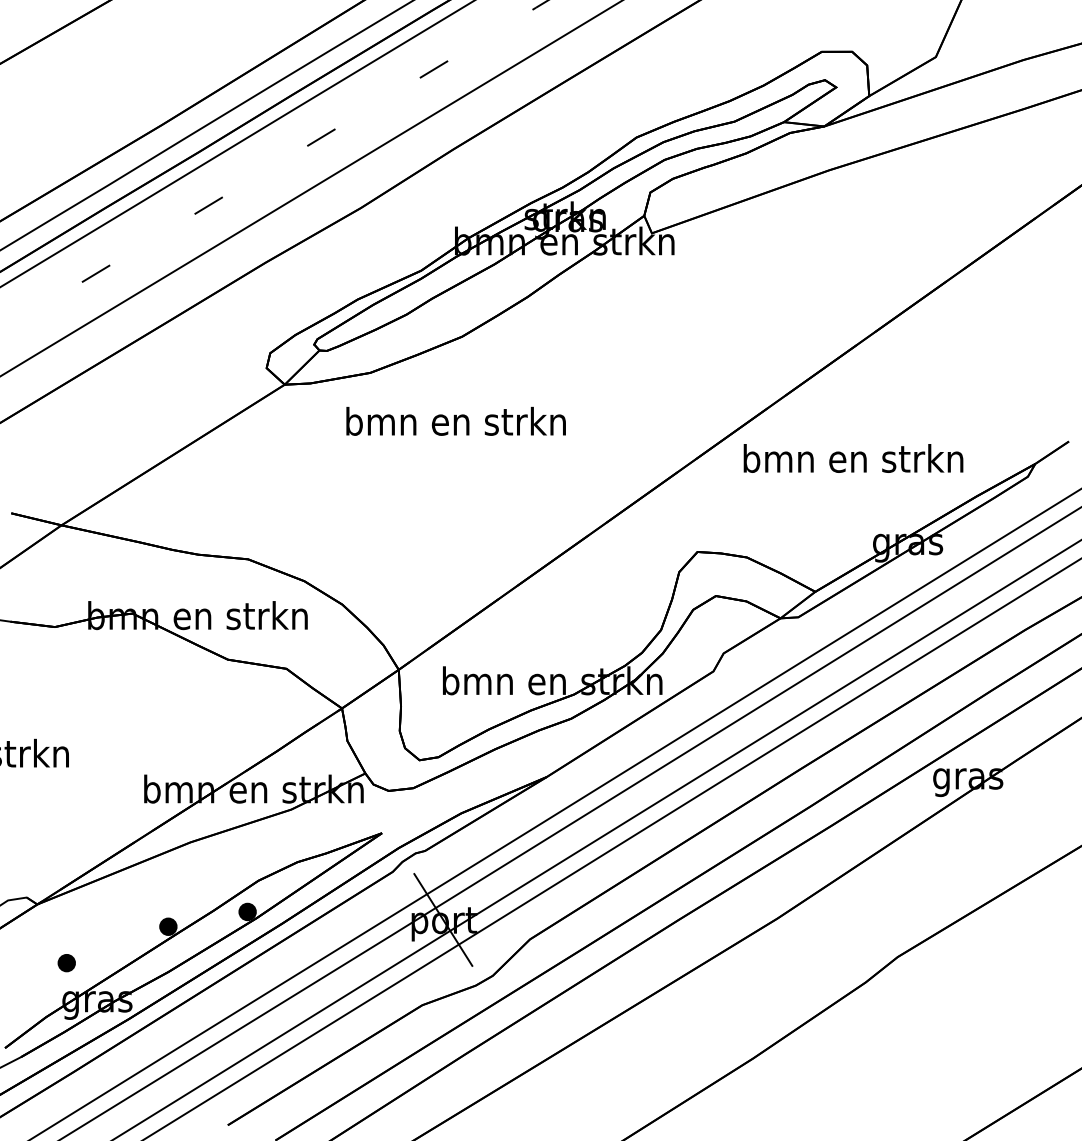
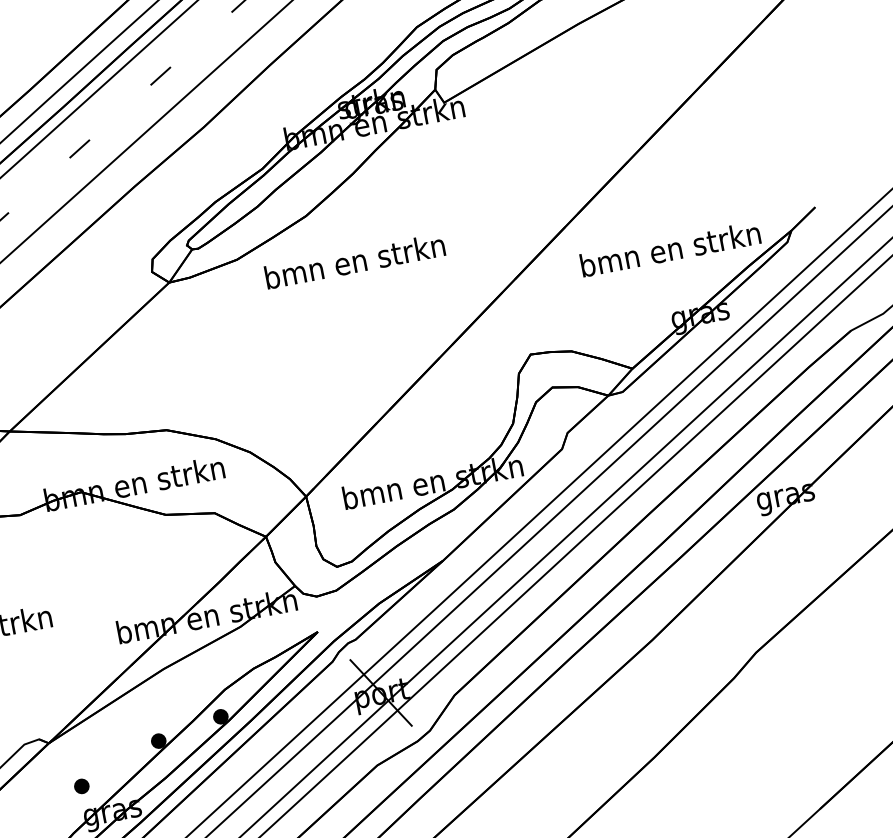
text: (455, 420) -> (354, 260), moved
text: (853, 458) -> (670, 249), moved

